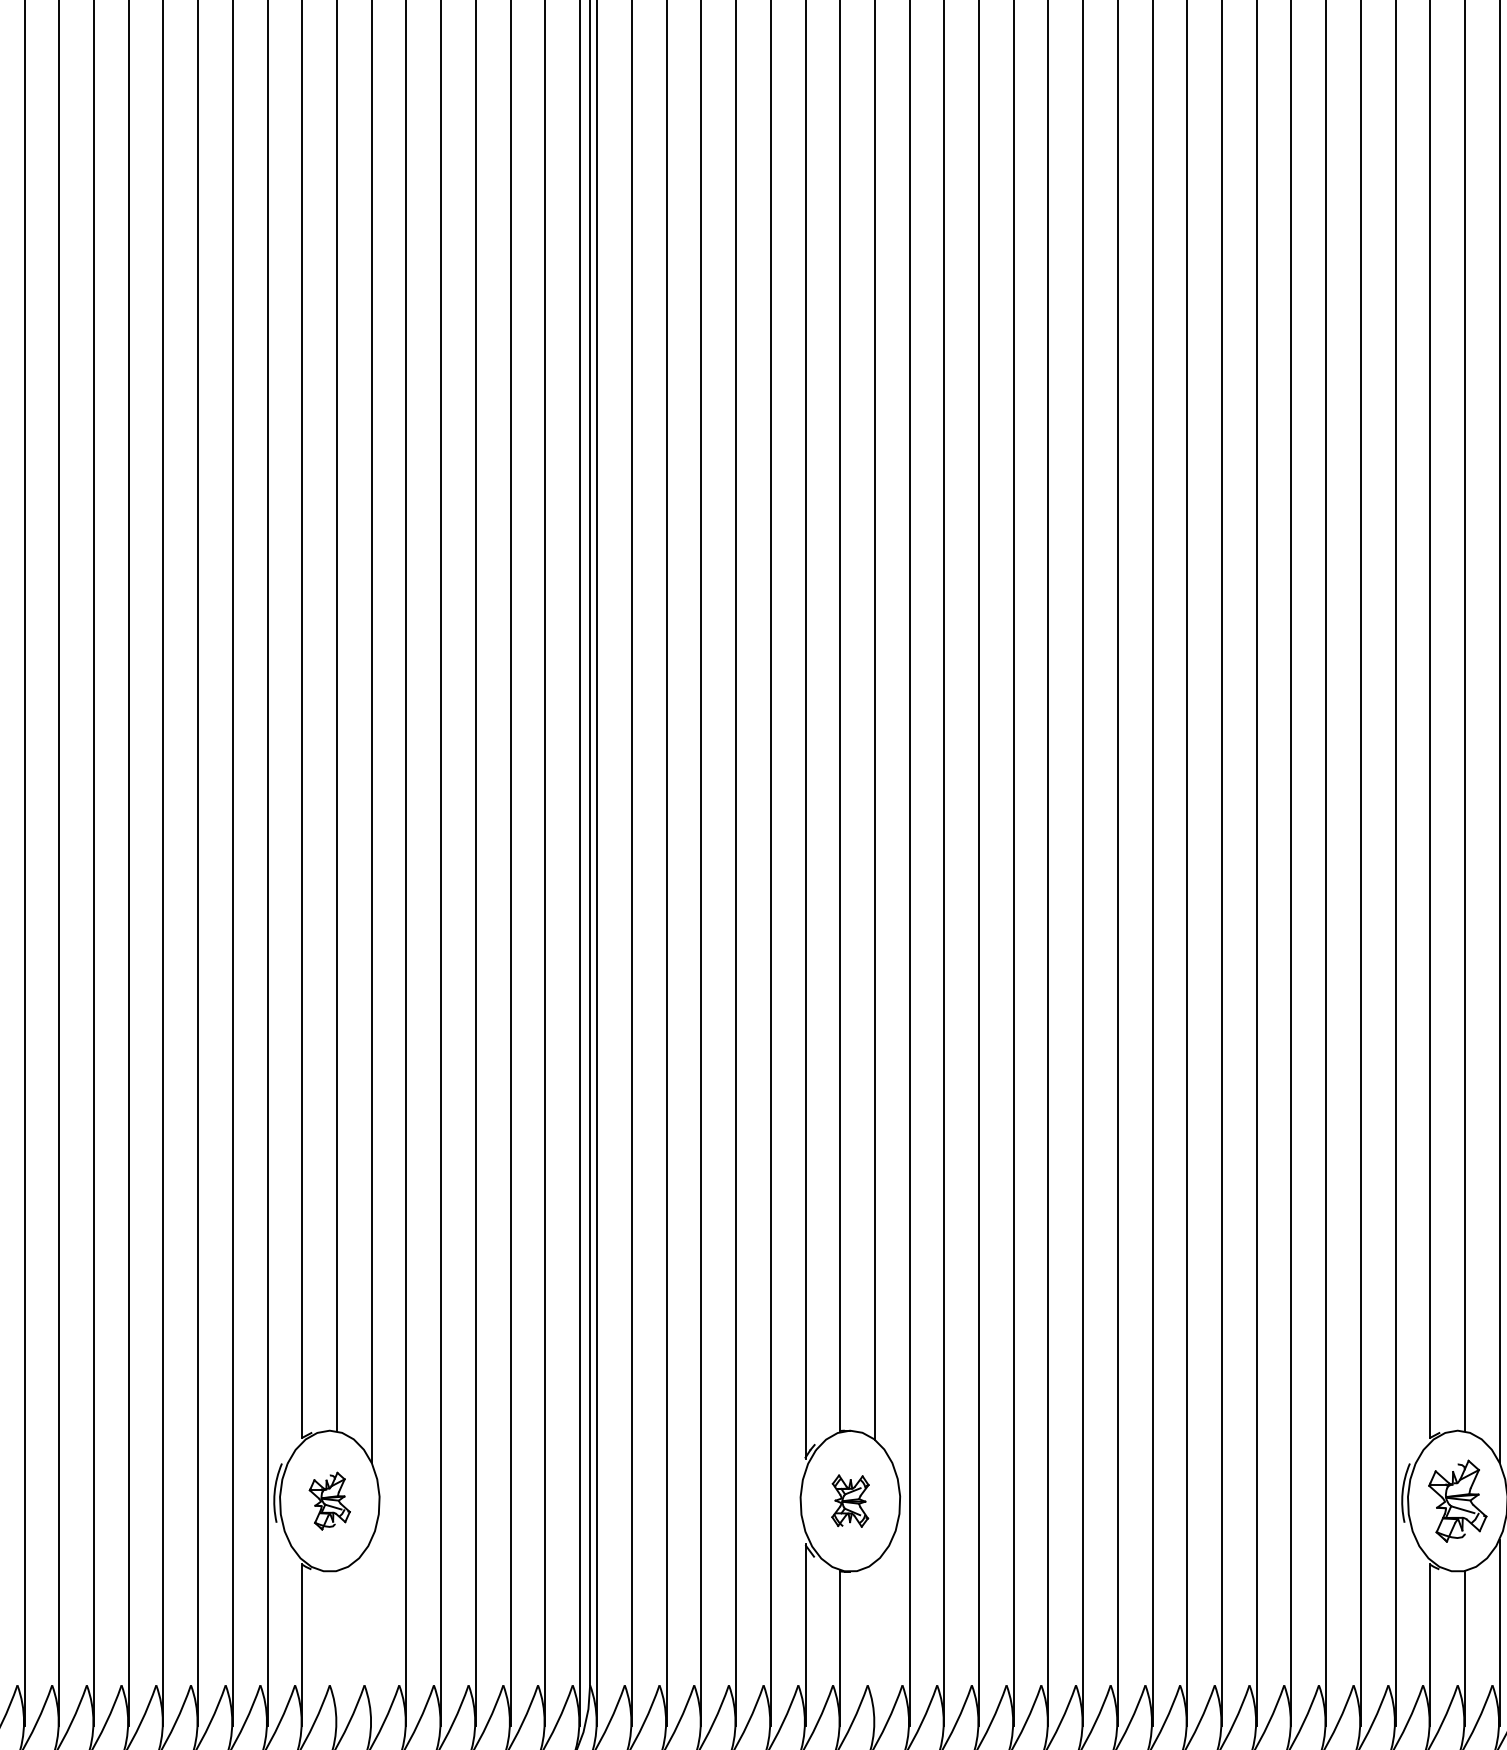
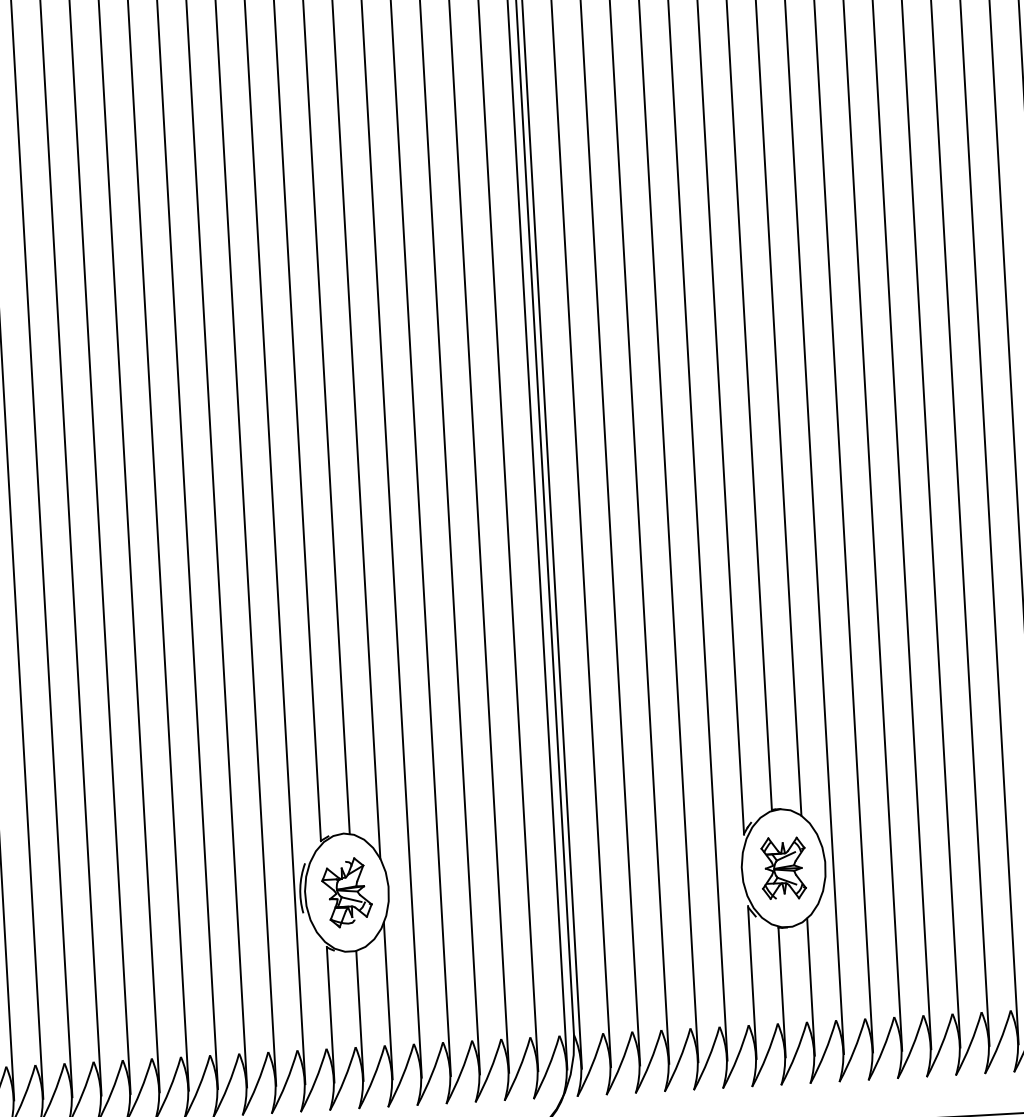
part: (329, 1500) -> (346, 892), size x1.43
part: (850, 1500) -> (783, 867), size x1.43
line: (371, 1632) -> (388, 1000), added
line: (874, 1643) -> (810, 986), added
line: (337, 1648) -> (360, 1015), added

